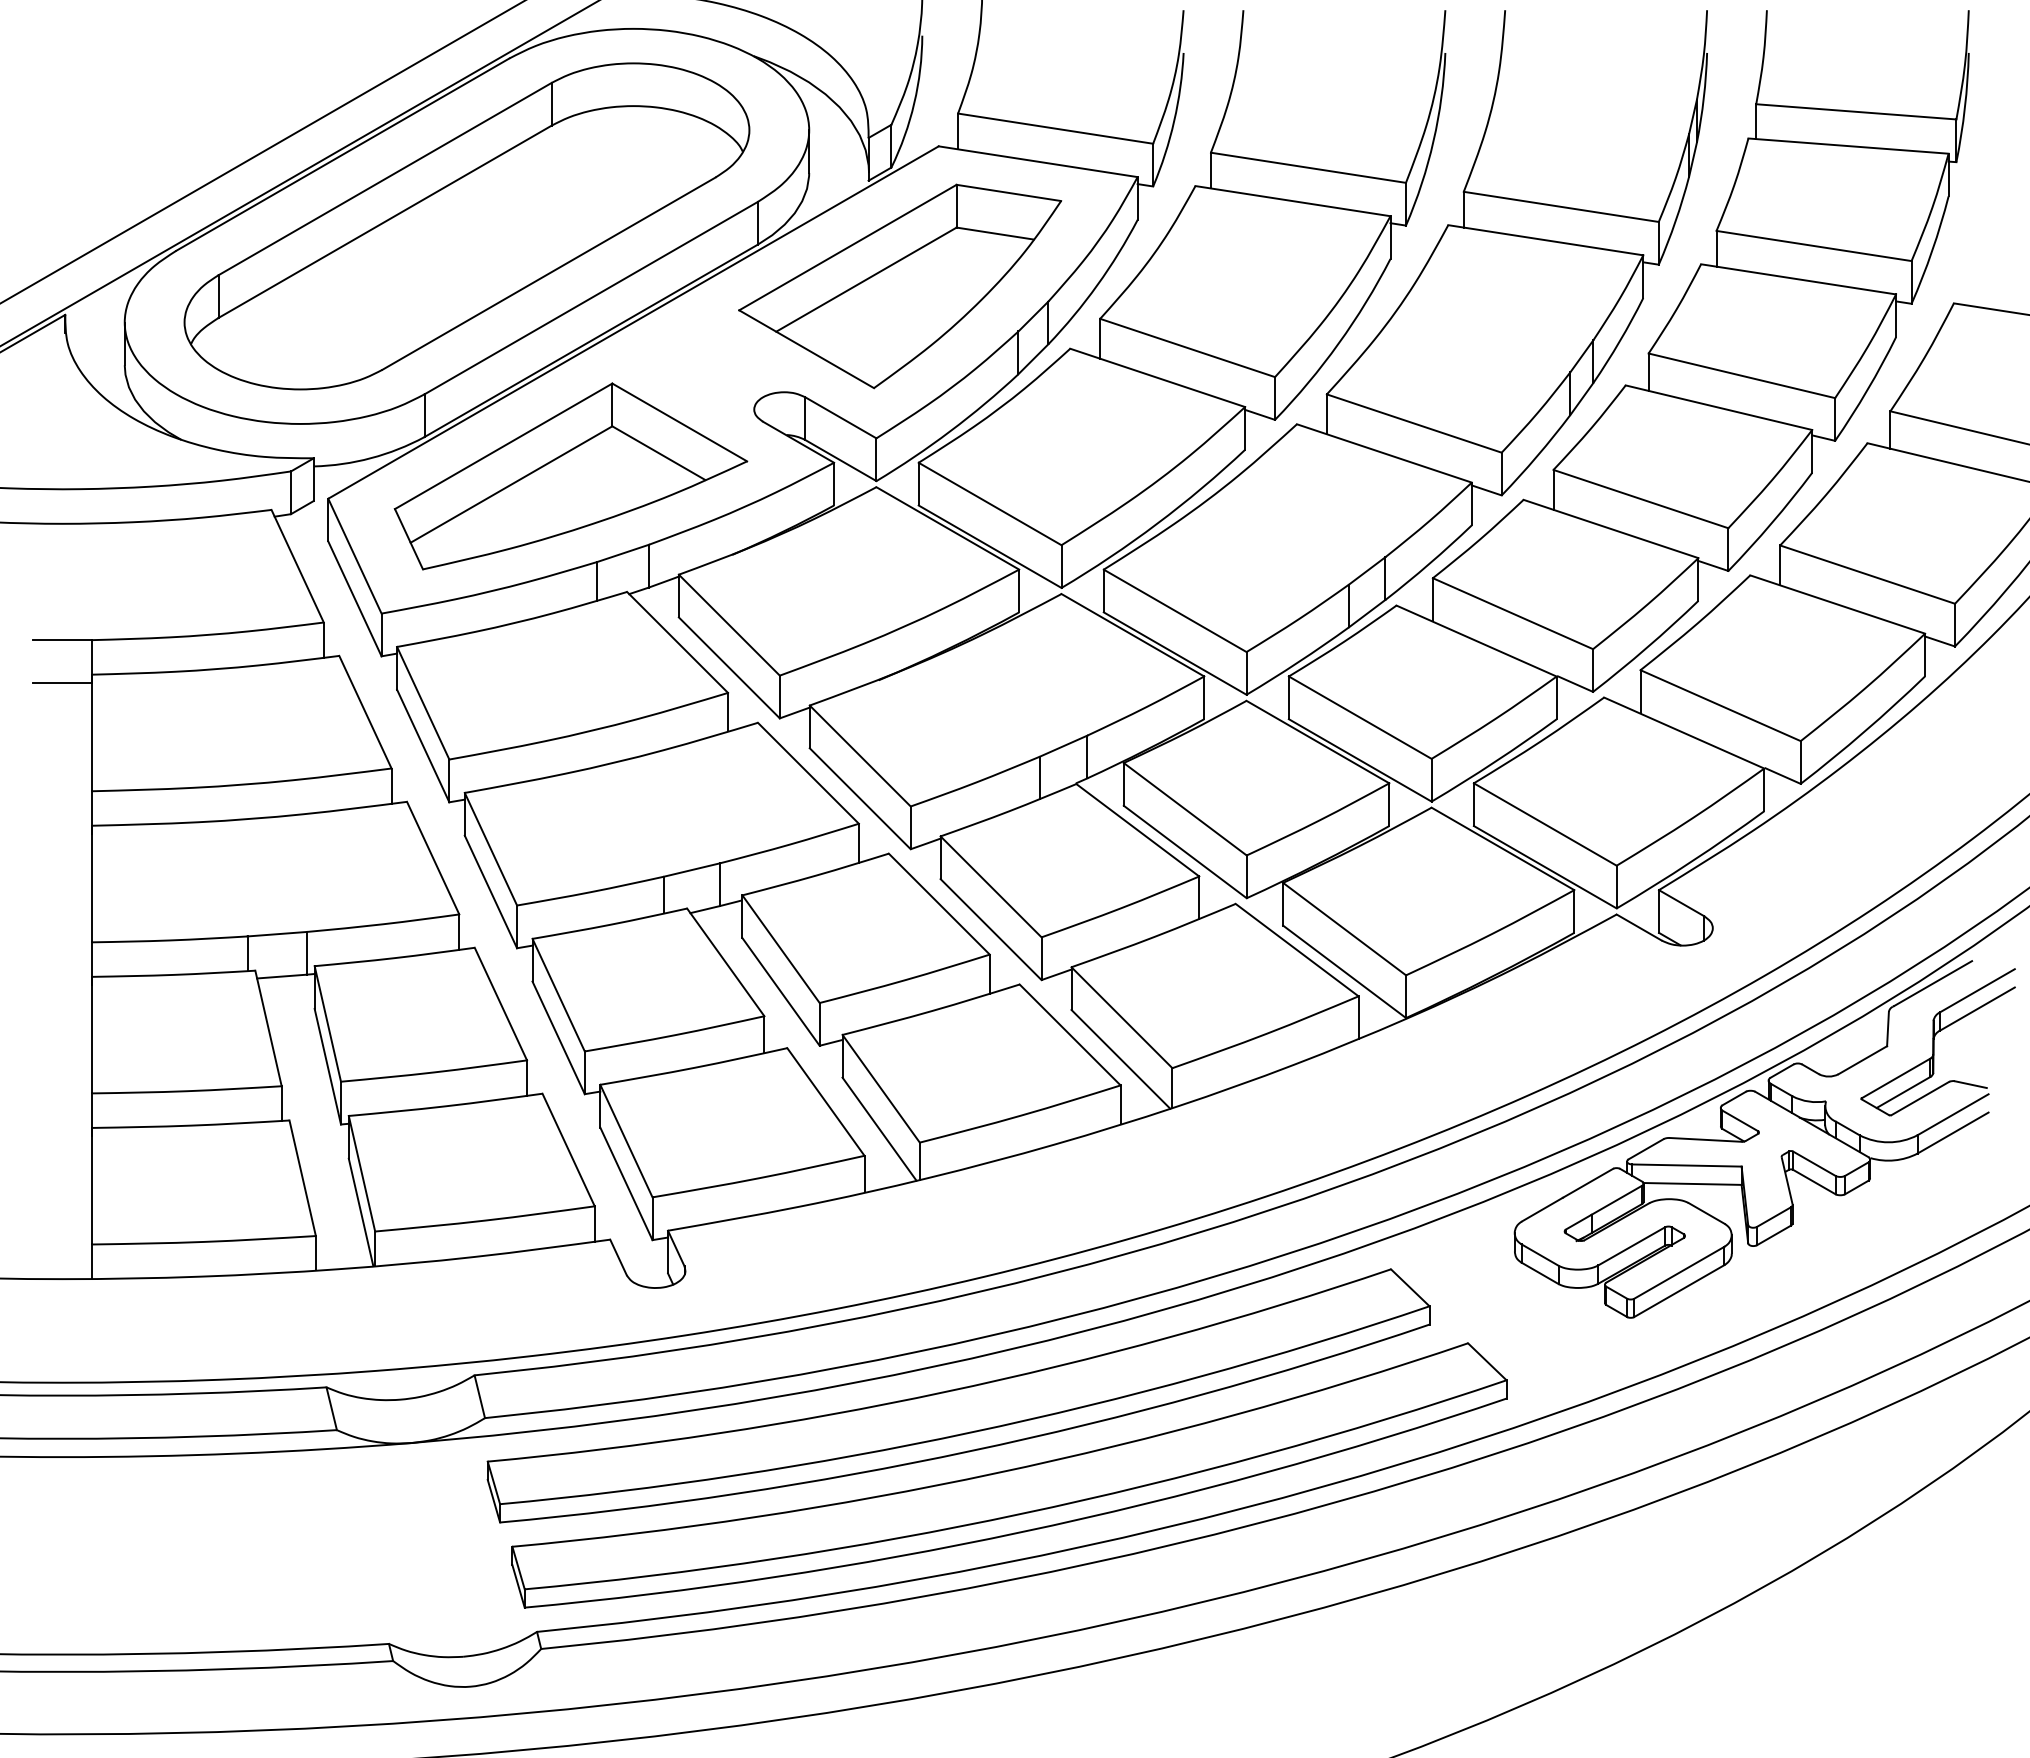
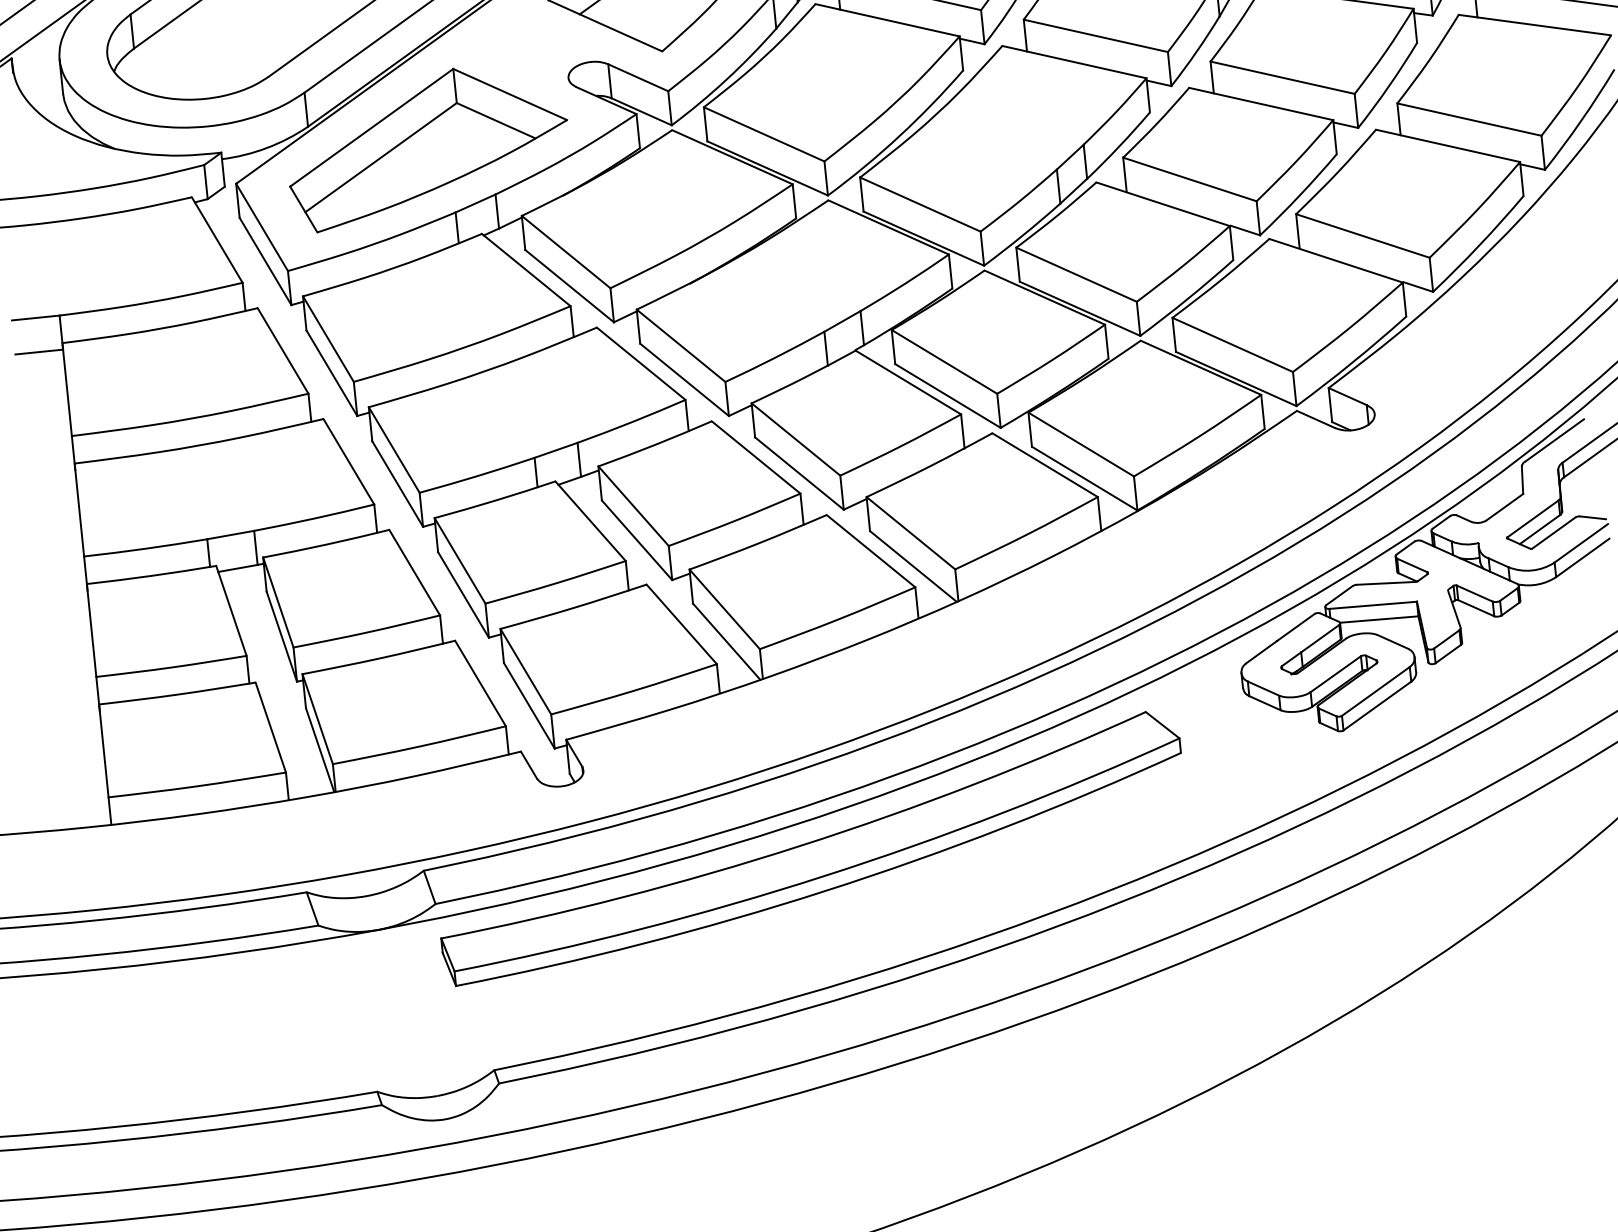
part: (1009, 1475) -> (858, 907), removed

